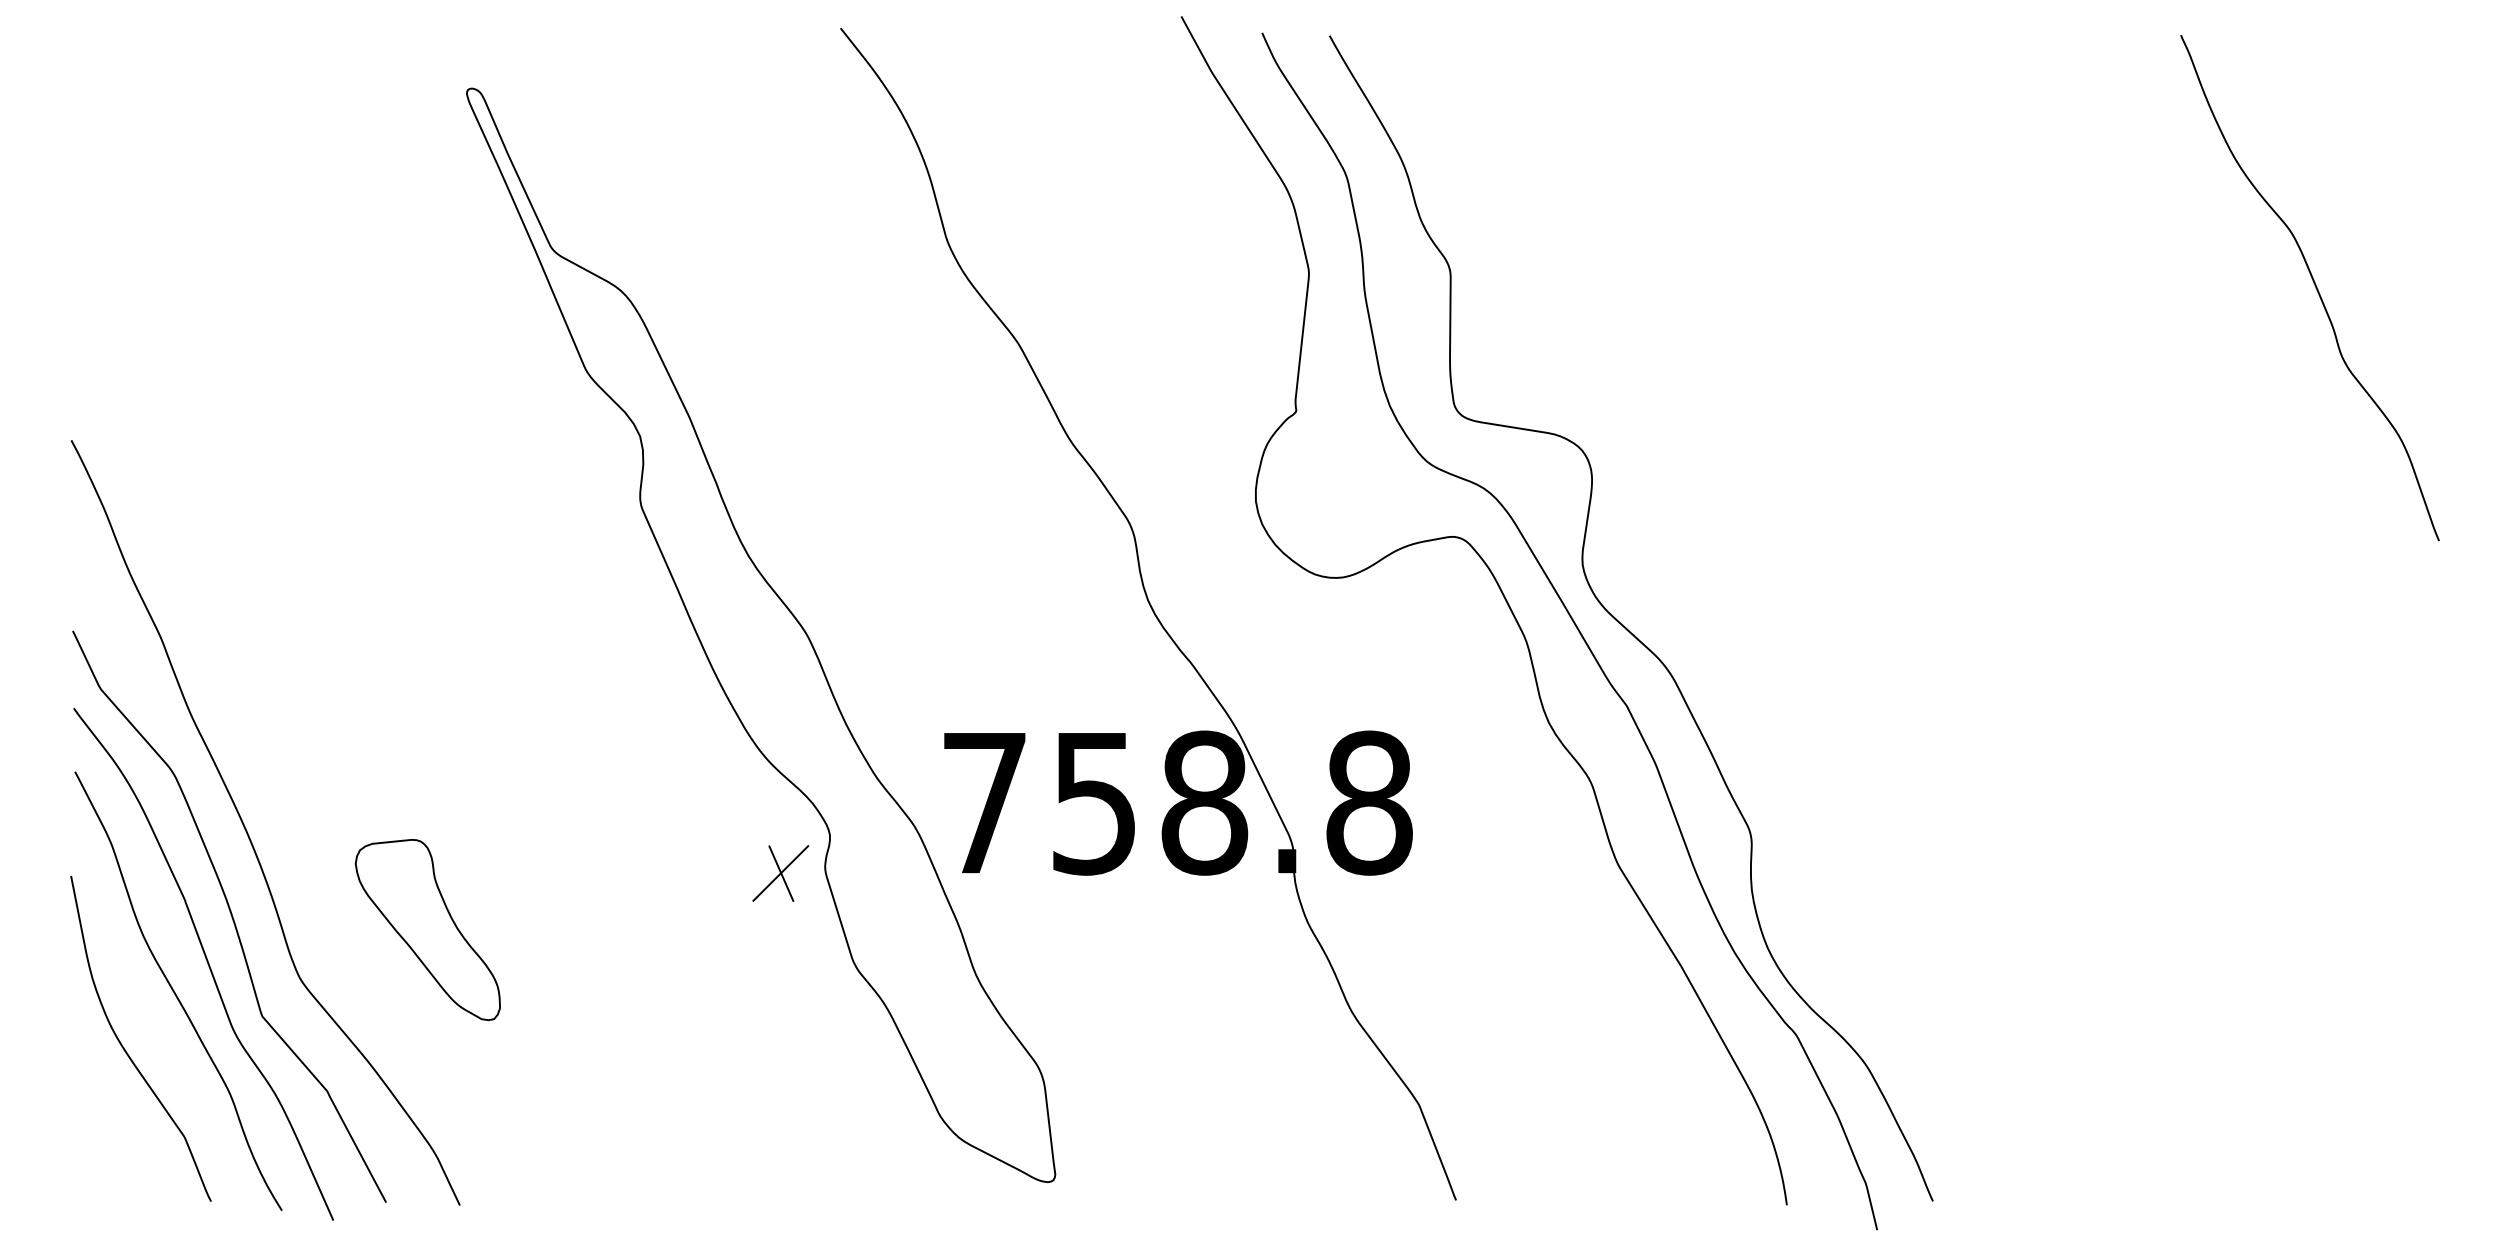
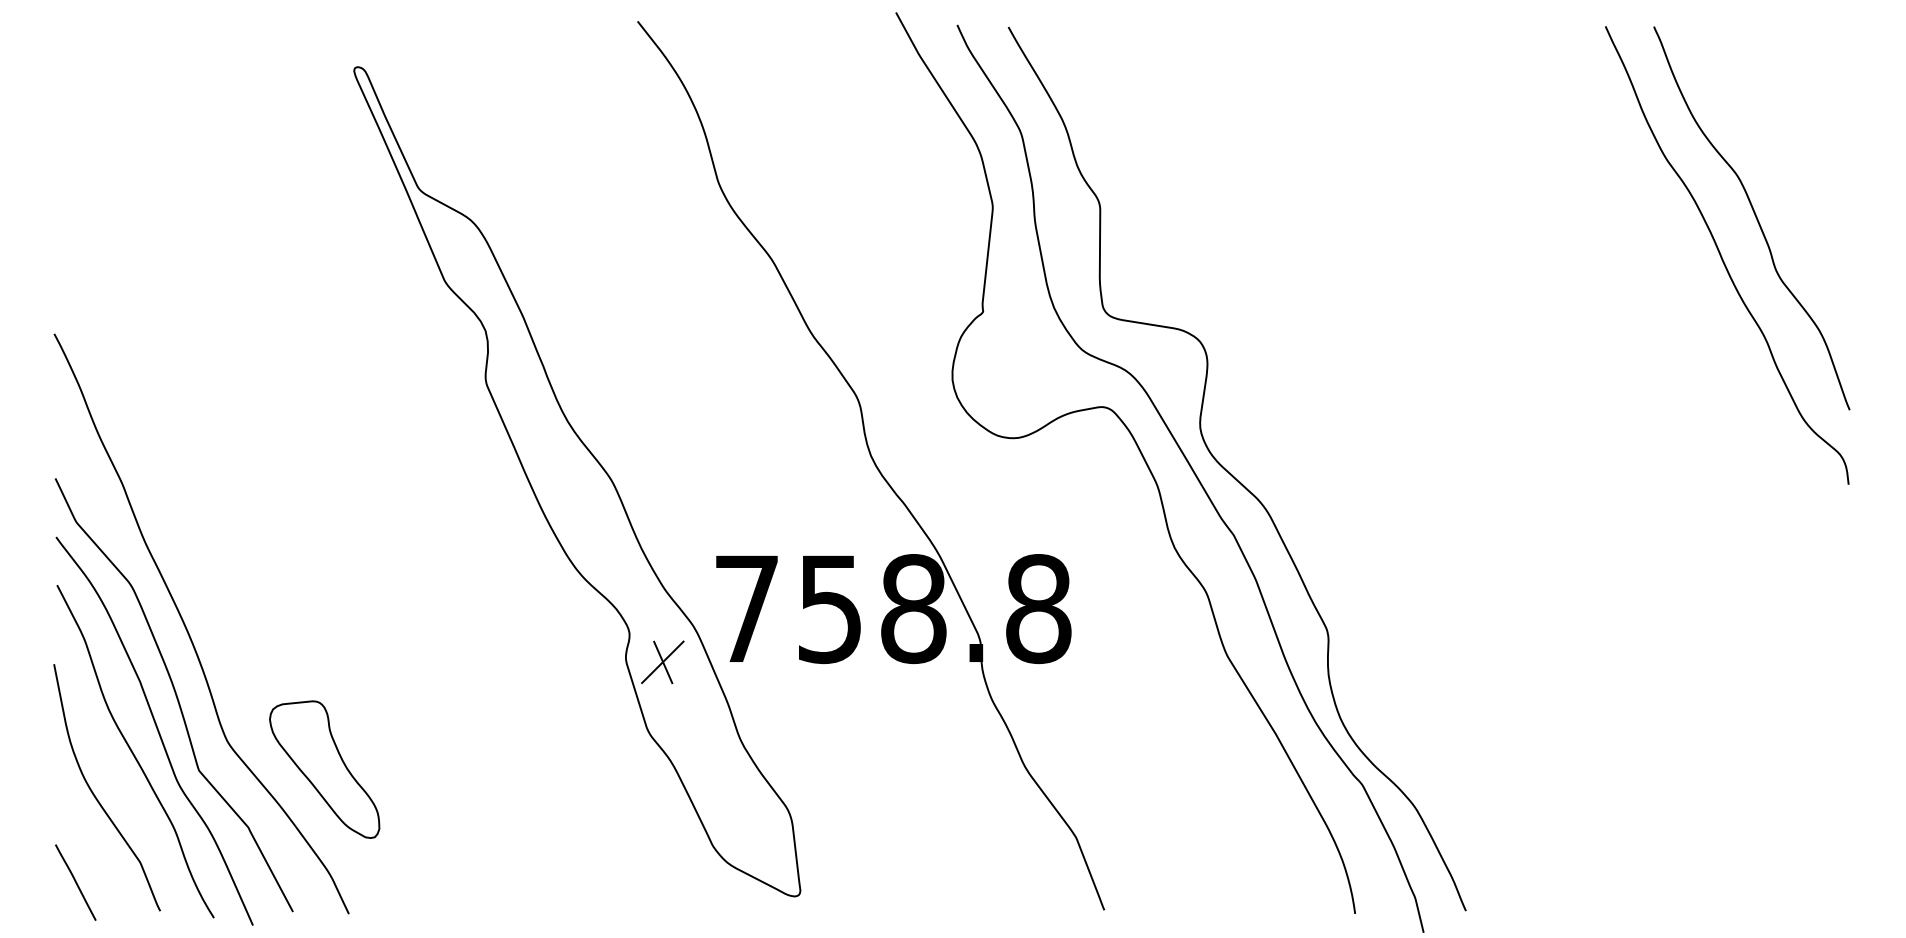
curve: (2270, 337) -> (1721, 255), added
part: (780, 873) -> (662, 662), moved
part: (427, 930) -> (324, 770), moved
line: (99, 1163) -> (75, 882), added

